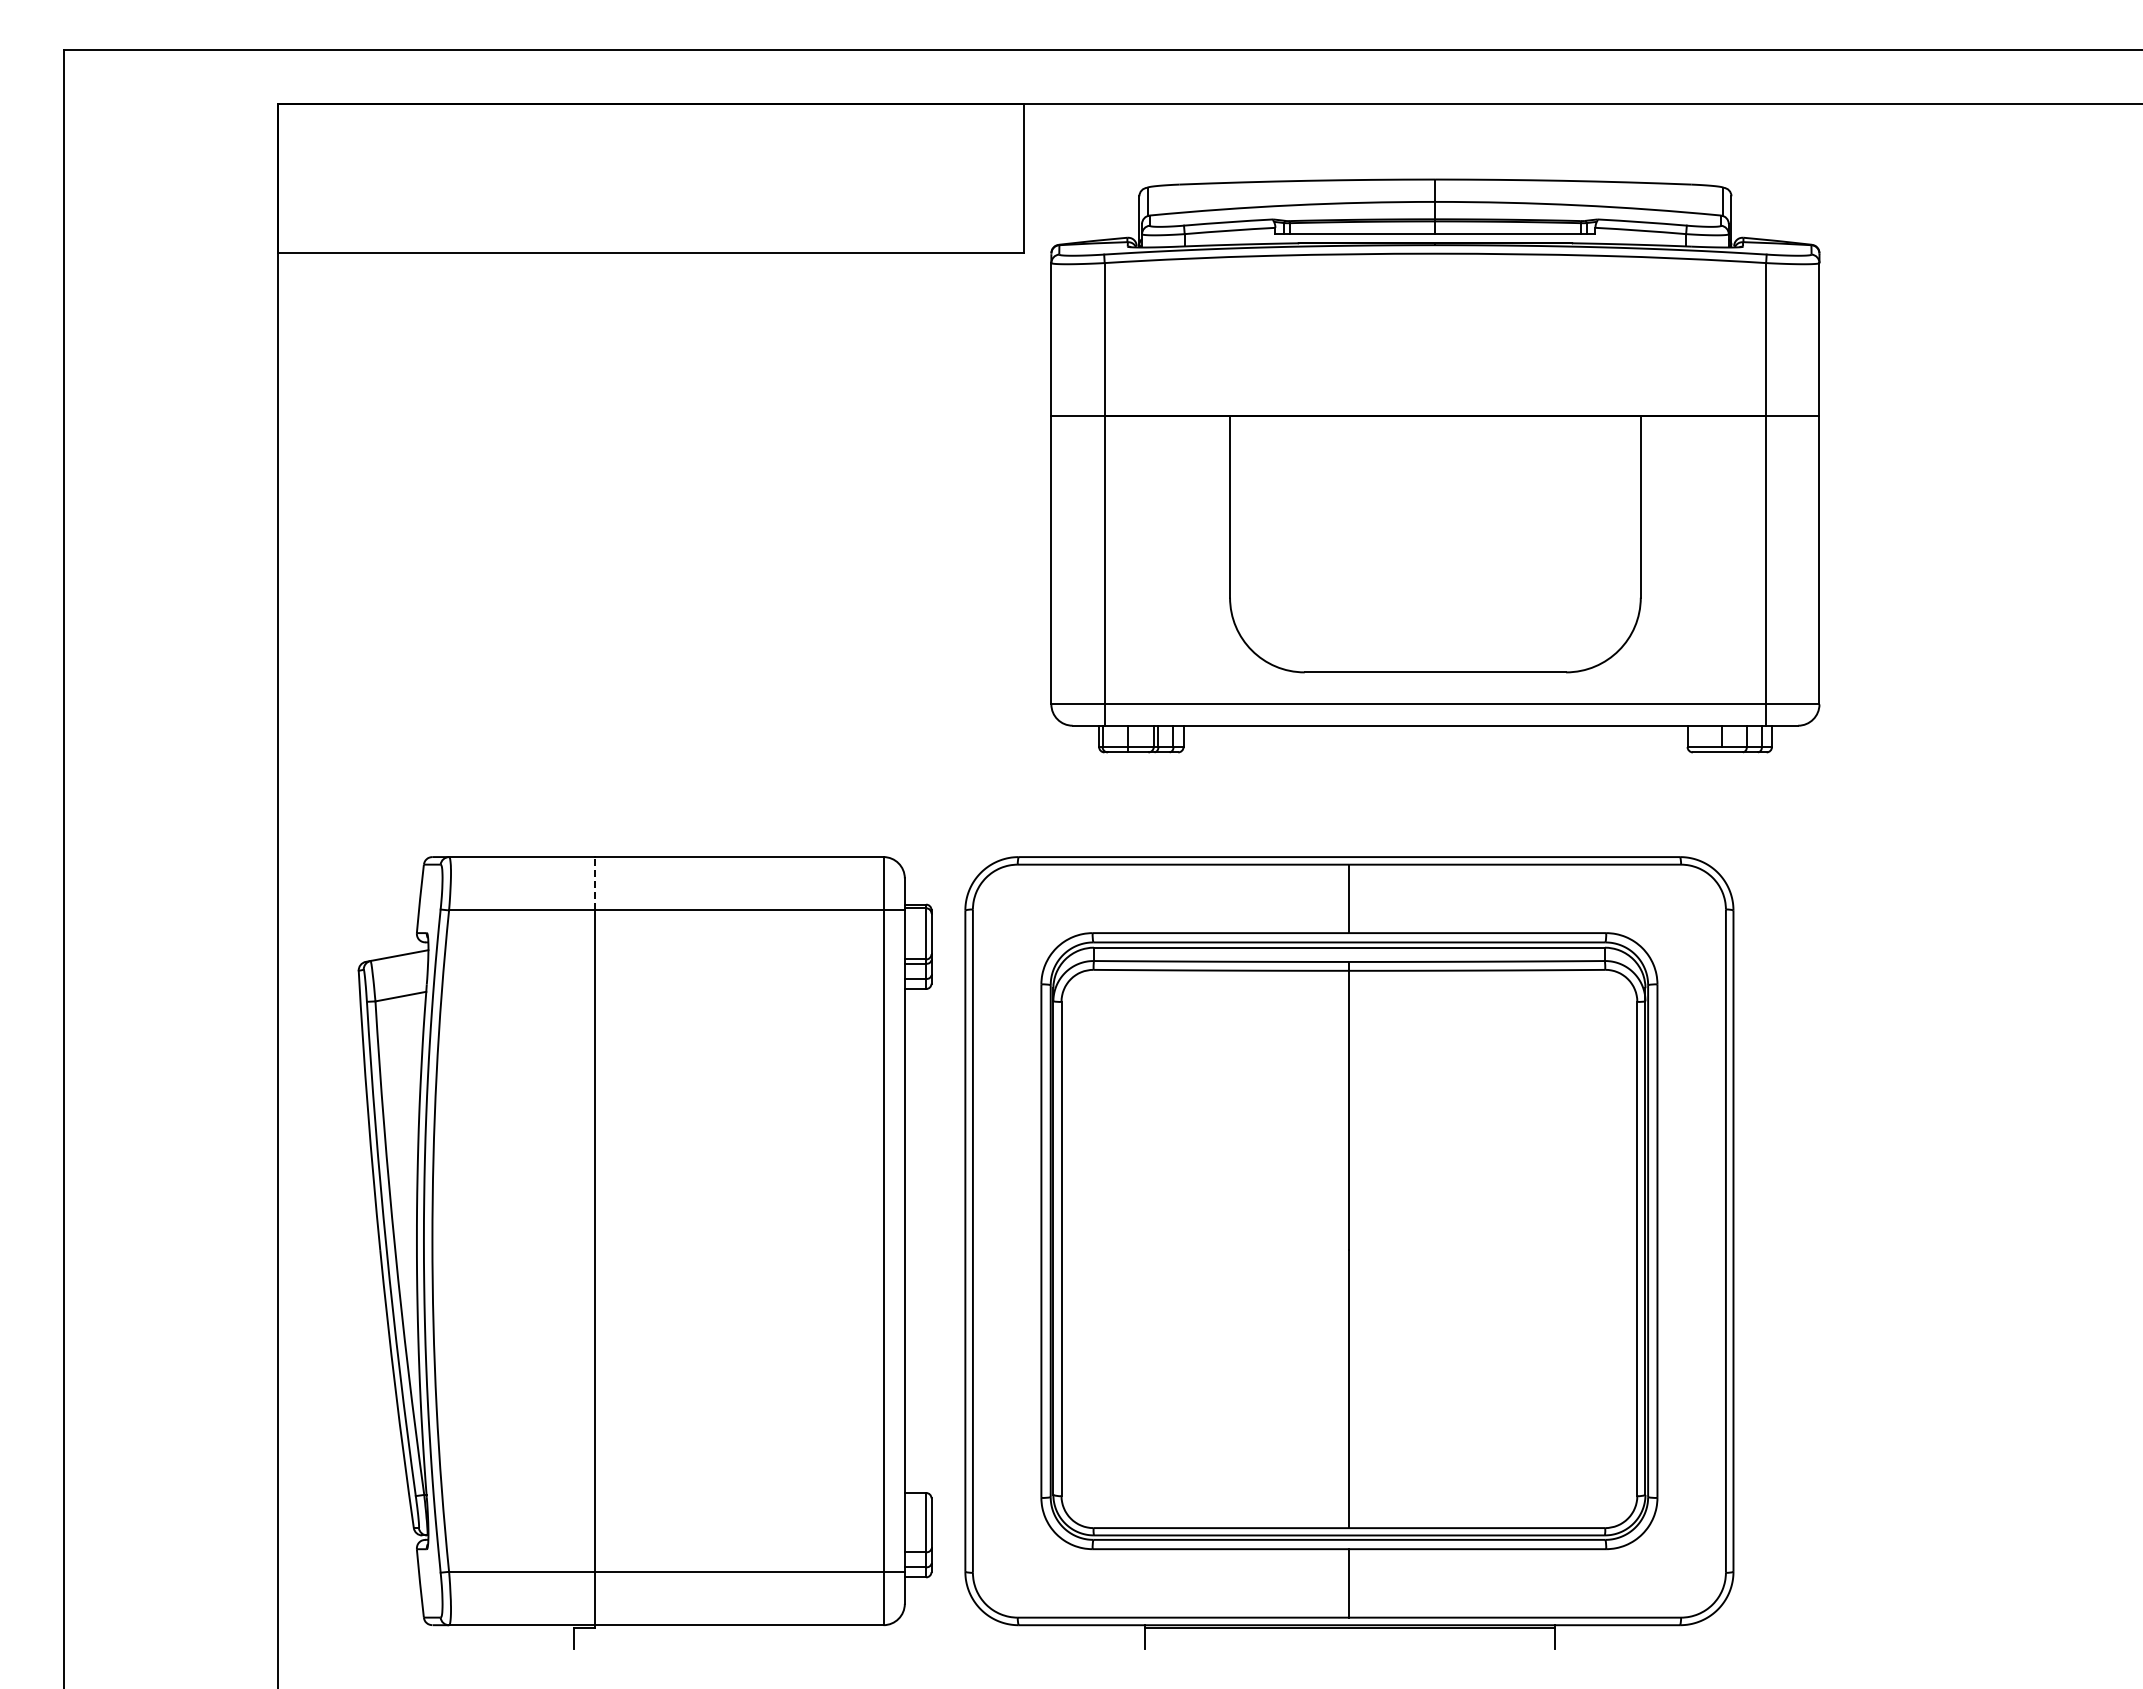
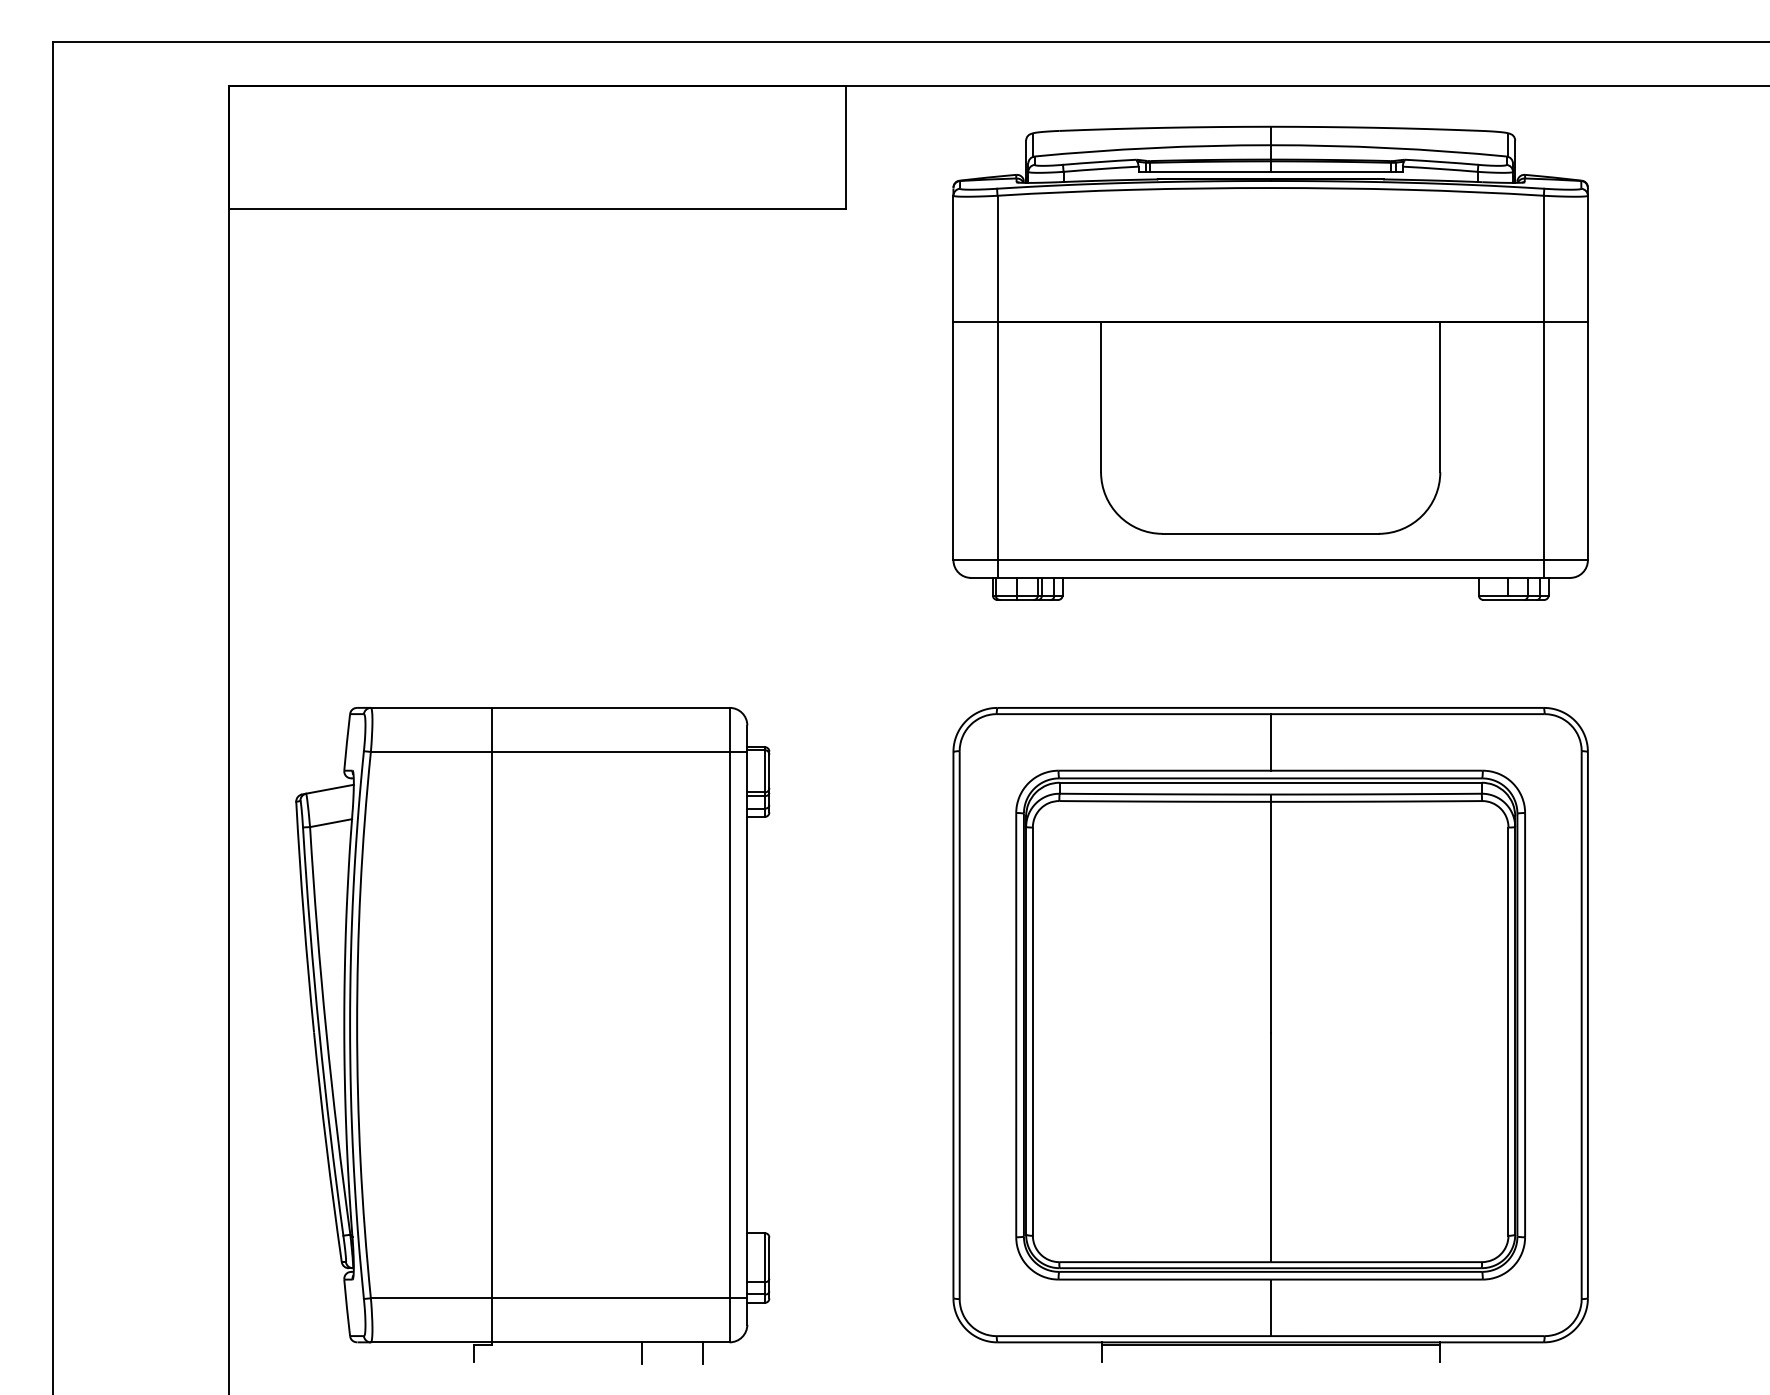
part: (1435, 465) -> (1270, 362), moved
line: (595, 883) -> (491, 729), dashed -> solid
part: (1349, 1252) -> (1270, 1034), moved
line: (776, 1638) -> (641, 1353), added
line: (851, 1638) -> (703, 1353), added

